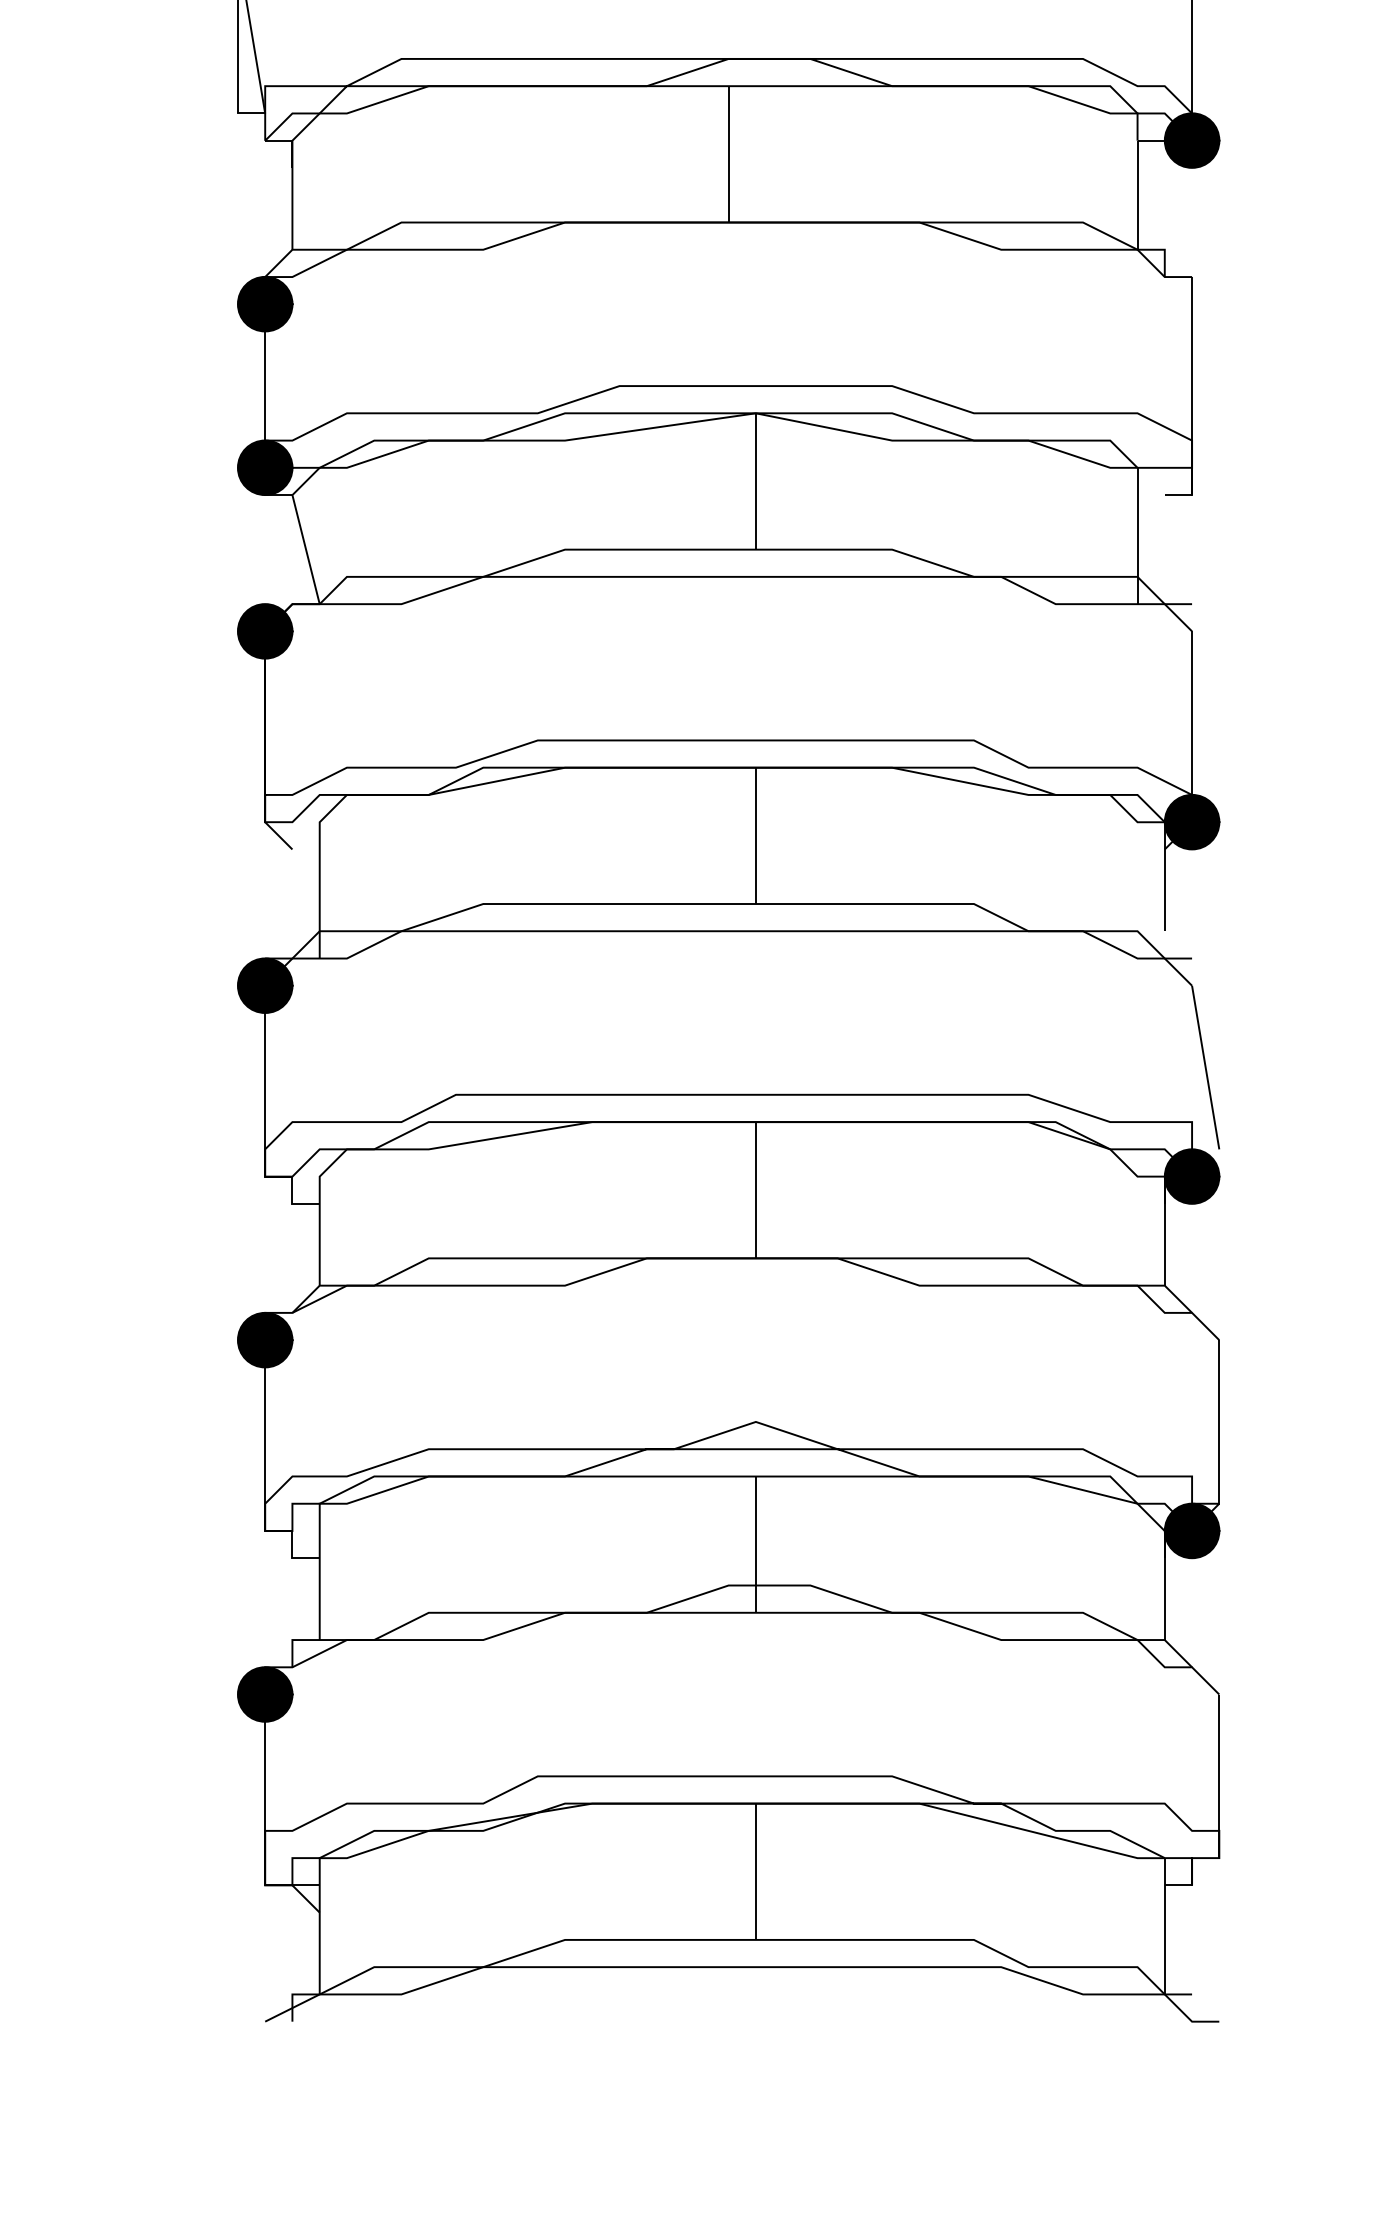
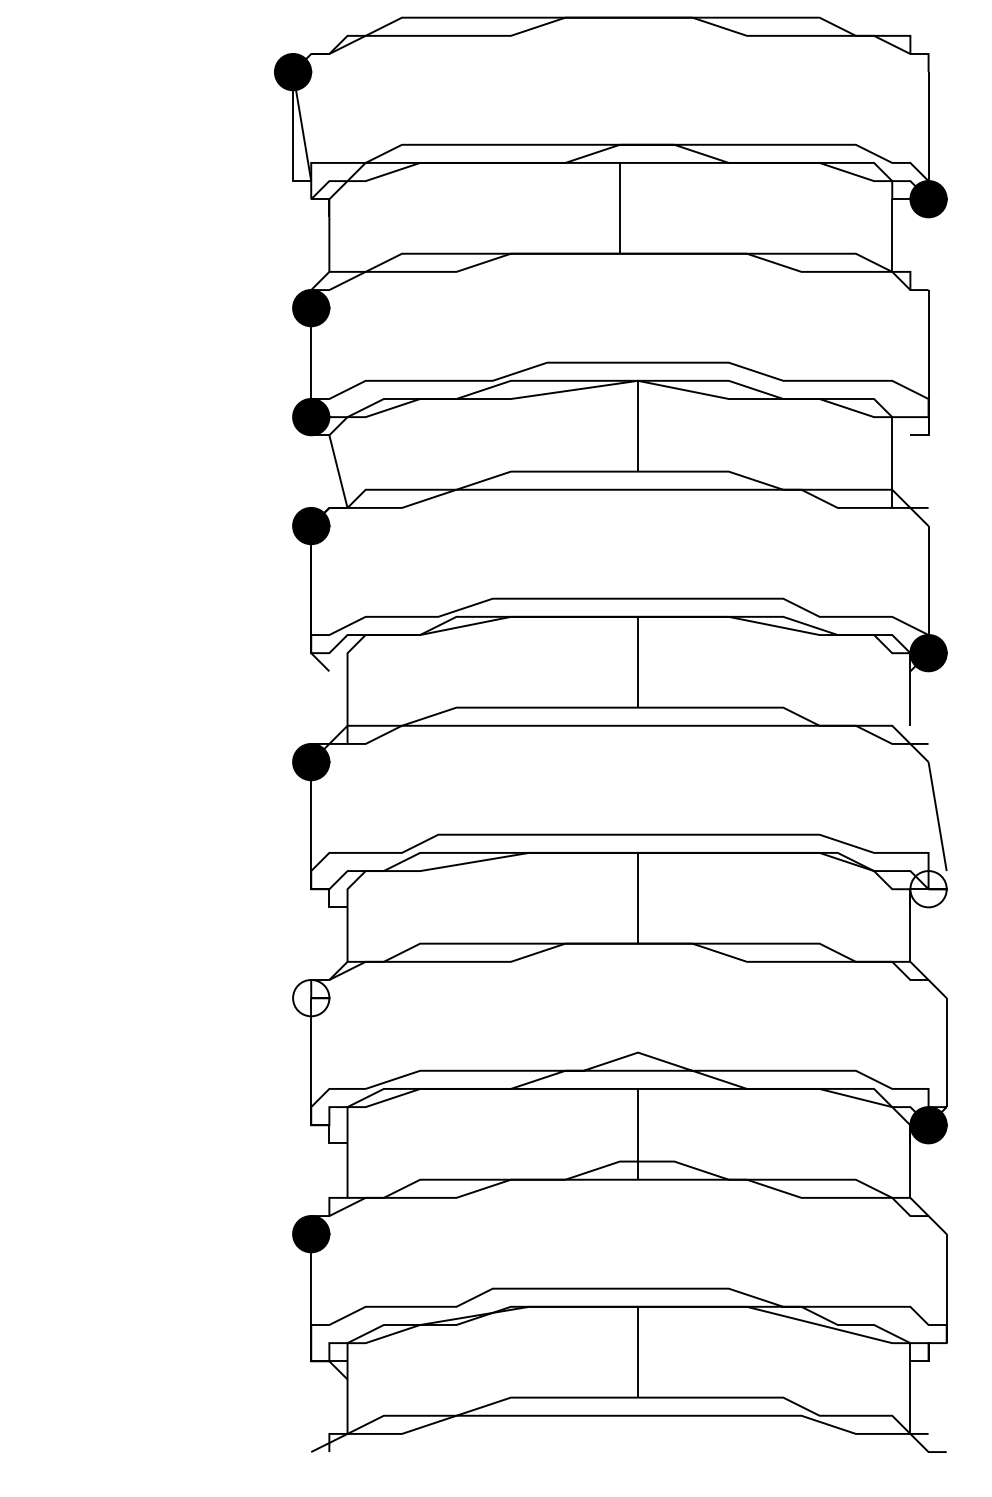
fill: (1191, 1177) -> (928, 889), removed
fill: (265, 1339) -> (311, 997), removed

